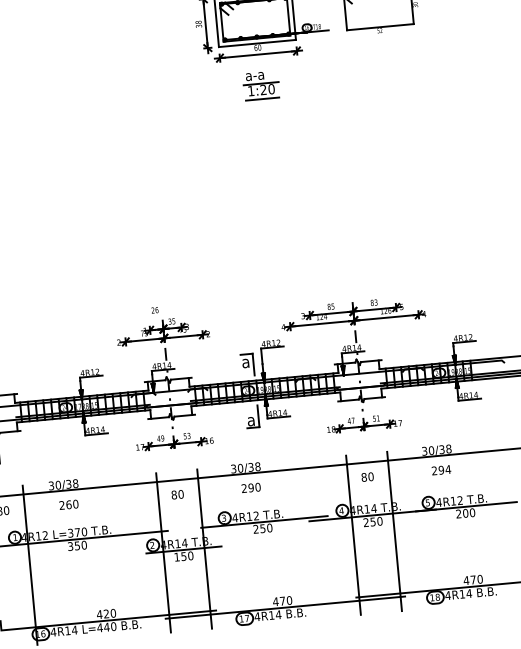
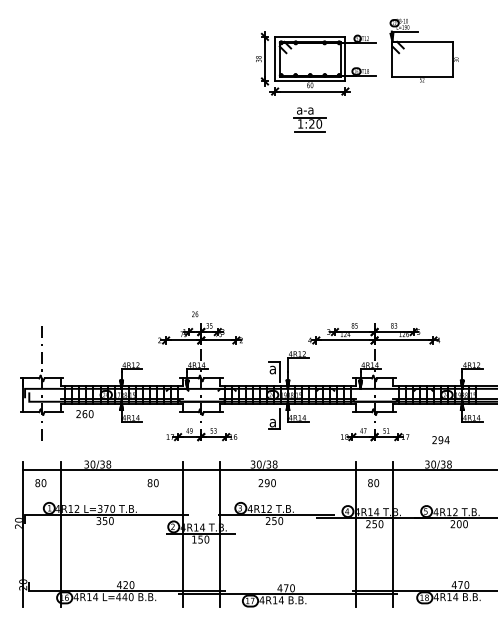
text: (440, 470) -> (440, 440), moved
text: (176, 495) -> (152, 483), moved
text: (68, 505) -> (84, 414), moved

